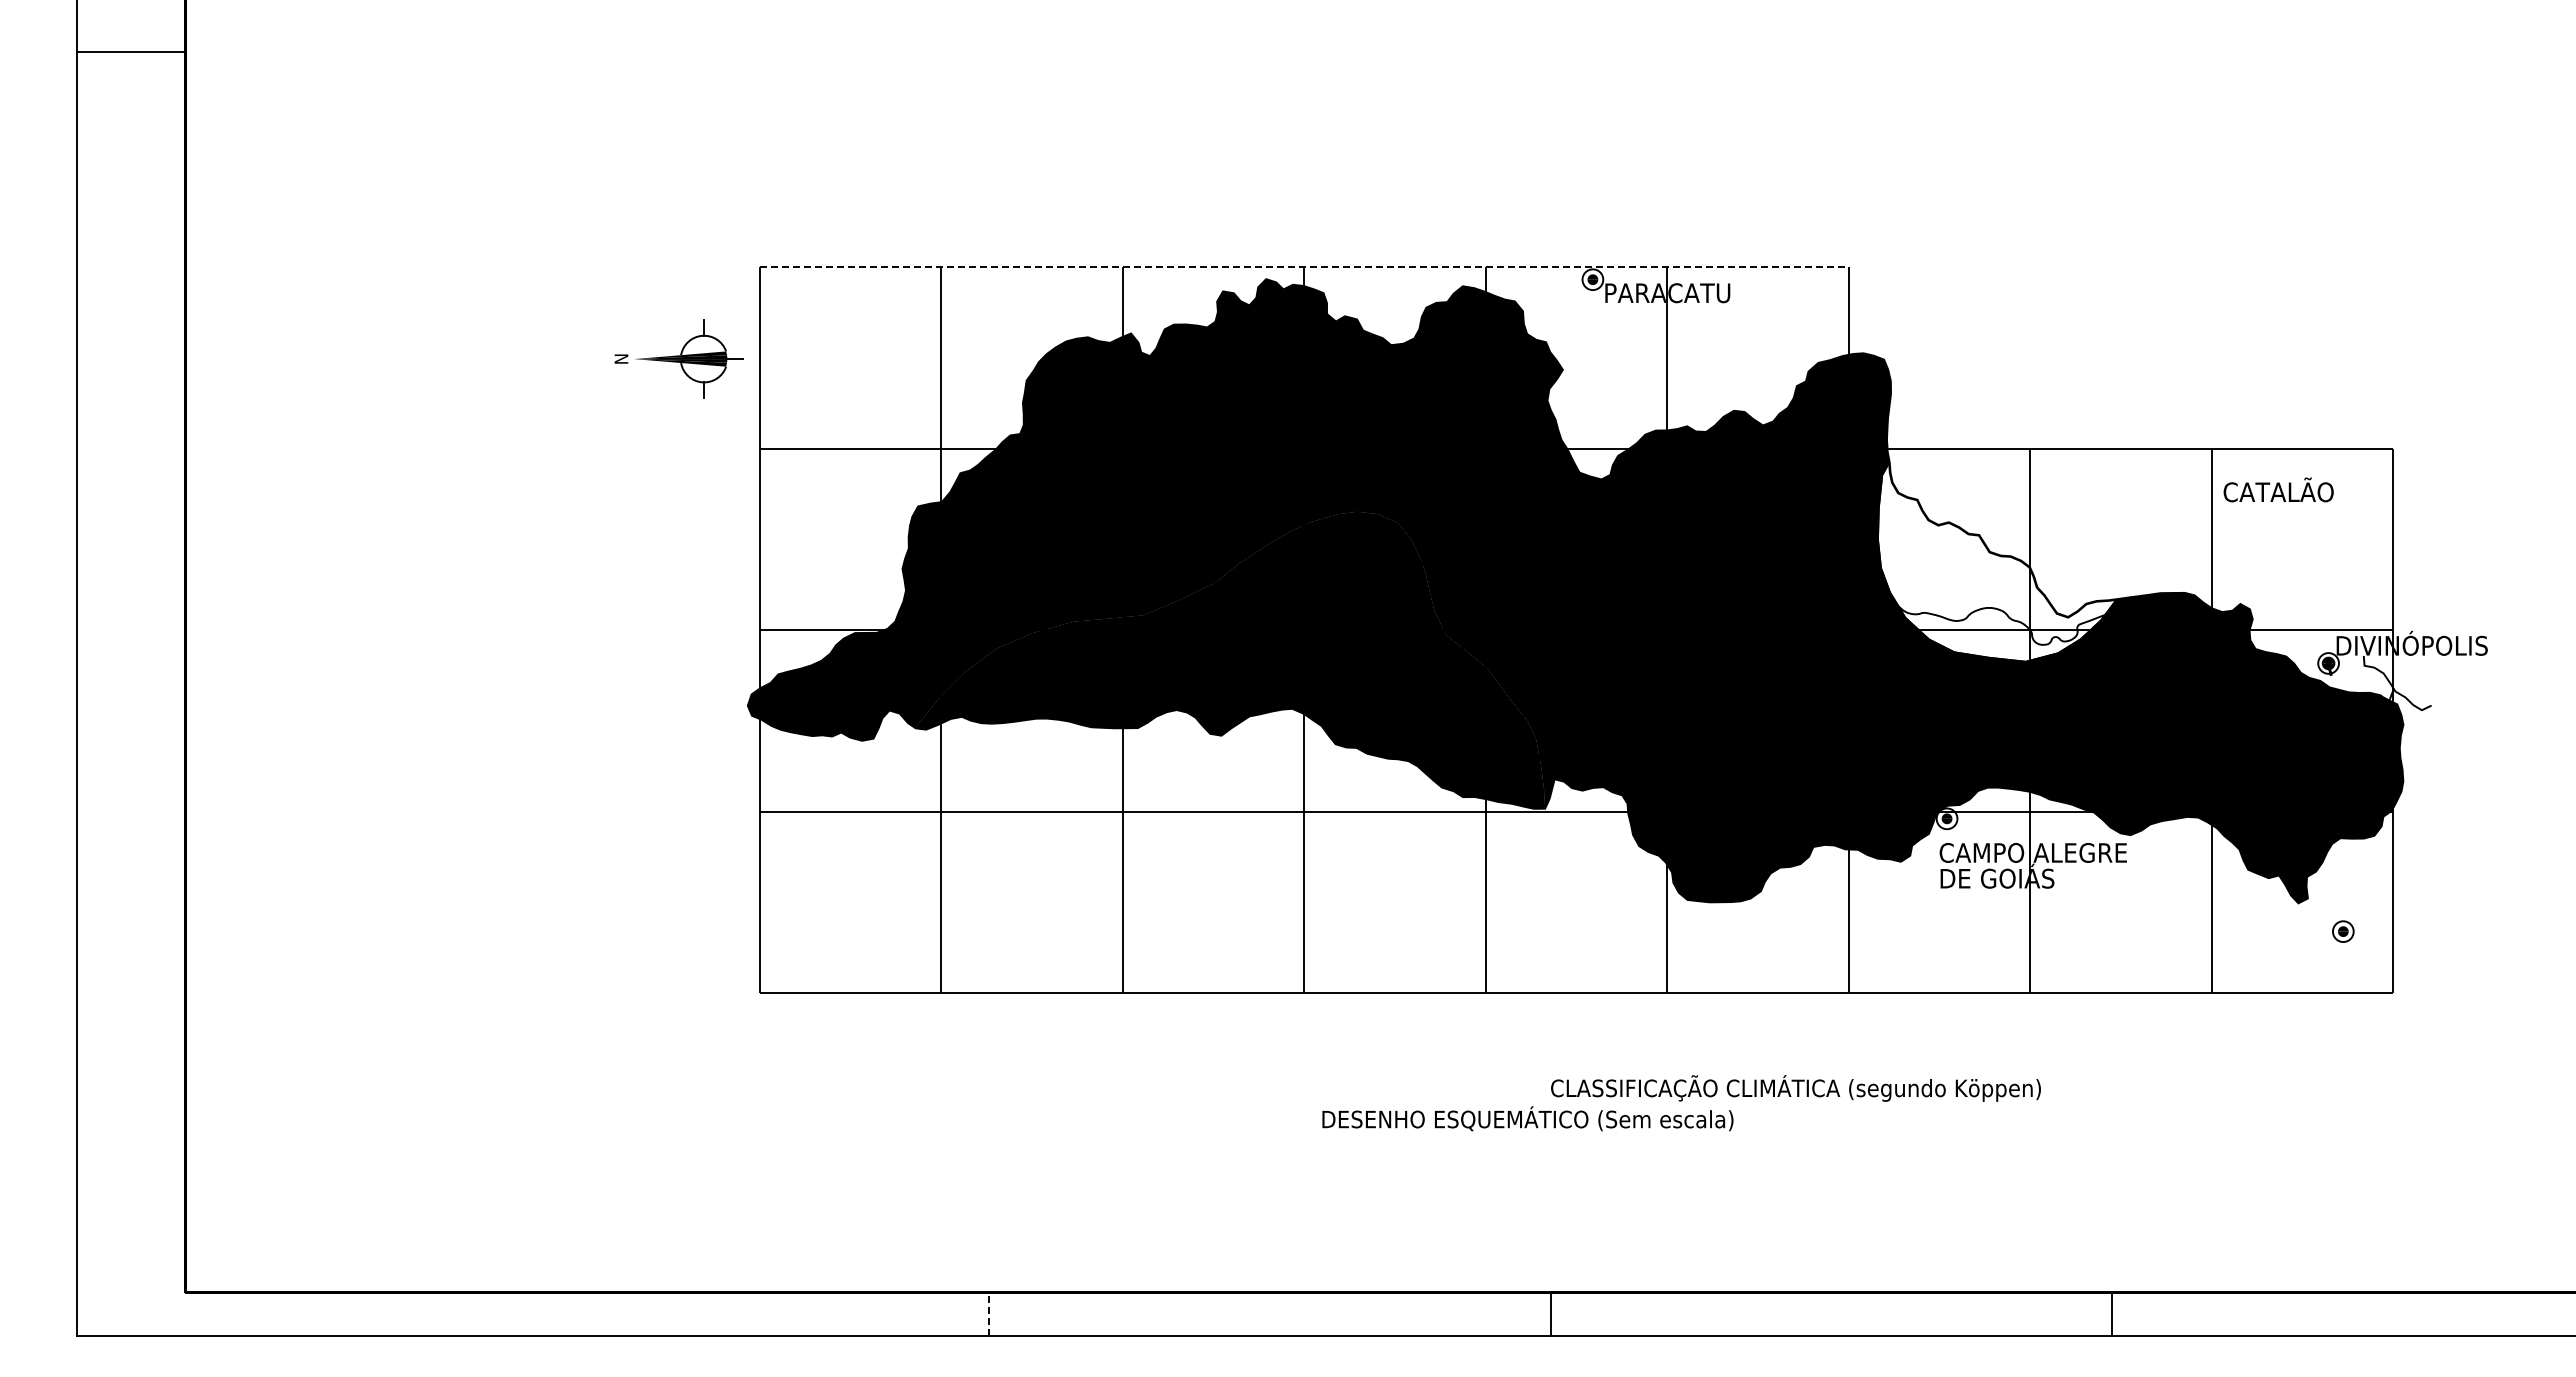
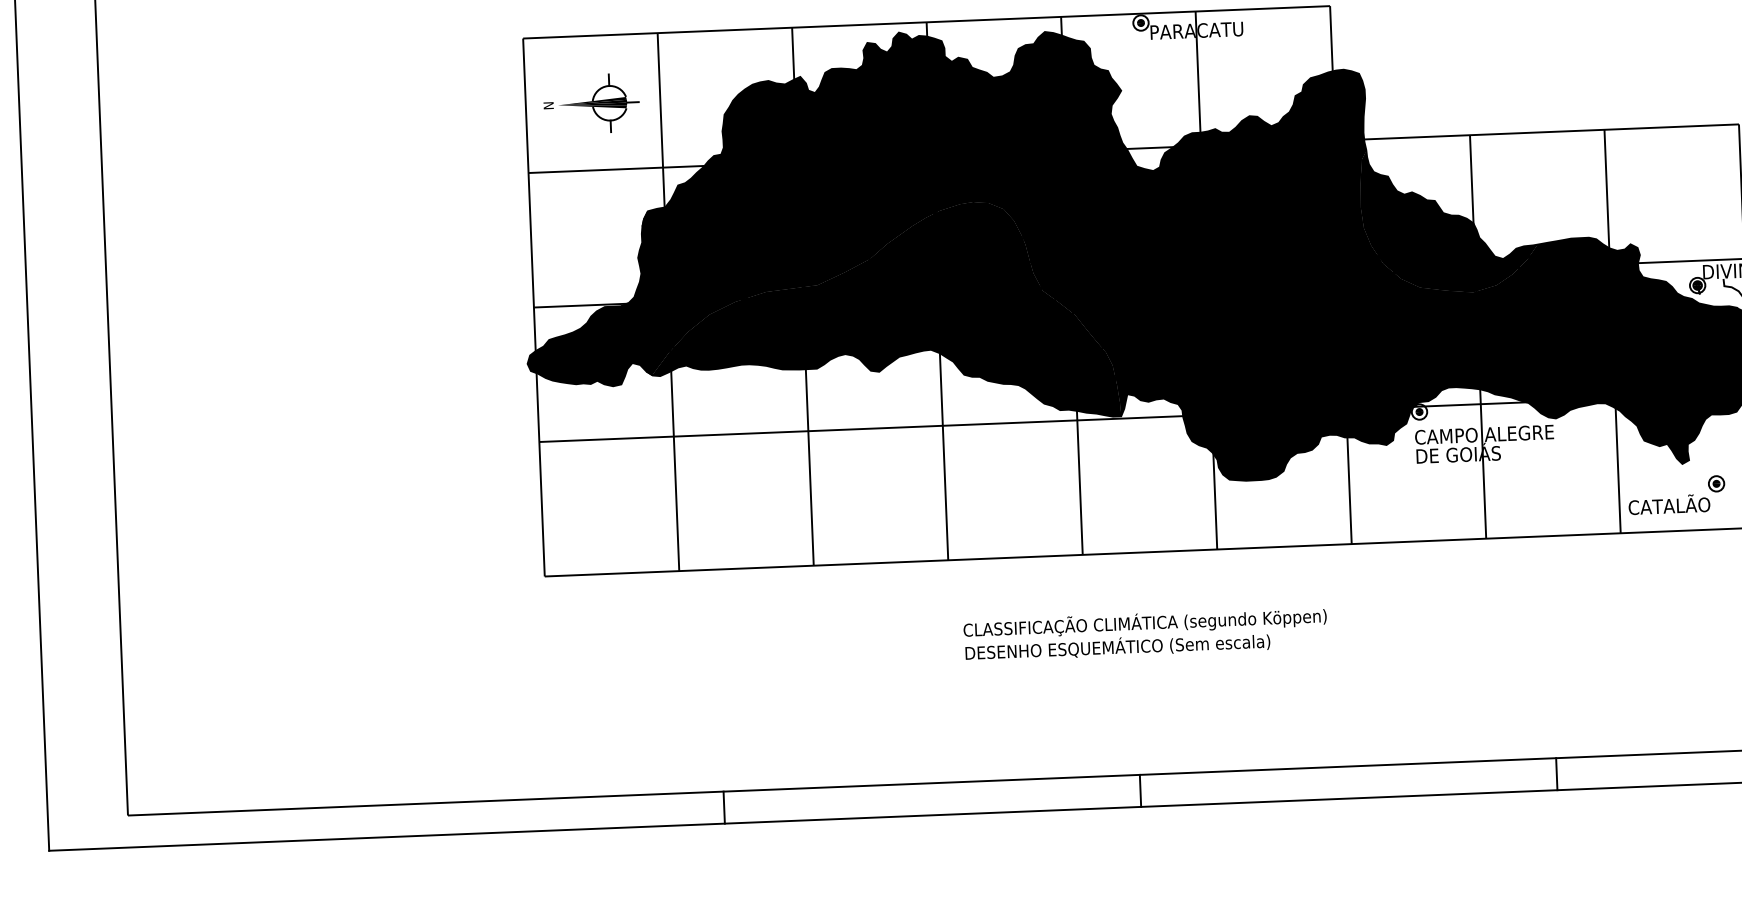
line: (1304, 267) -> (926, 22), dashed -> solid
part: (678, 358) -> (590, 103), moved
text: (2278, 489) -> (1669, 504), moved
fill: (1996, 561) -> (1448, 219), added
text: (1795, 1088) -> (1144, 623), moved
line: (988, 1314) -> (723, 807), dashed -> solid

